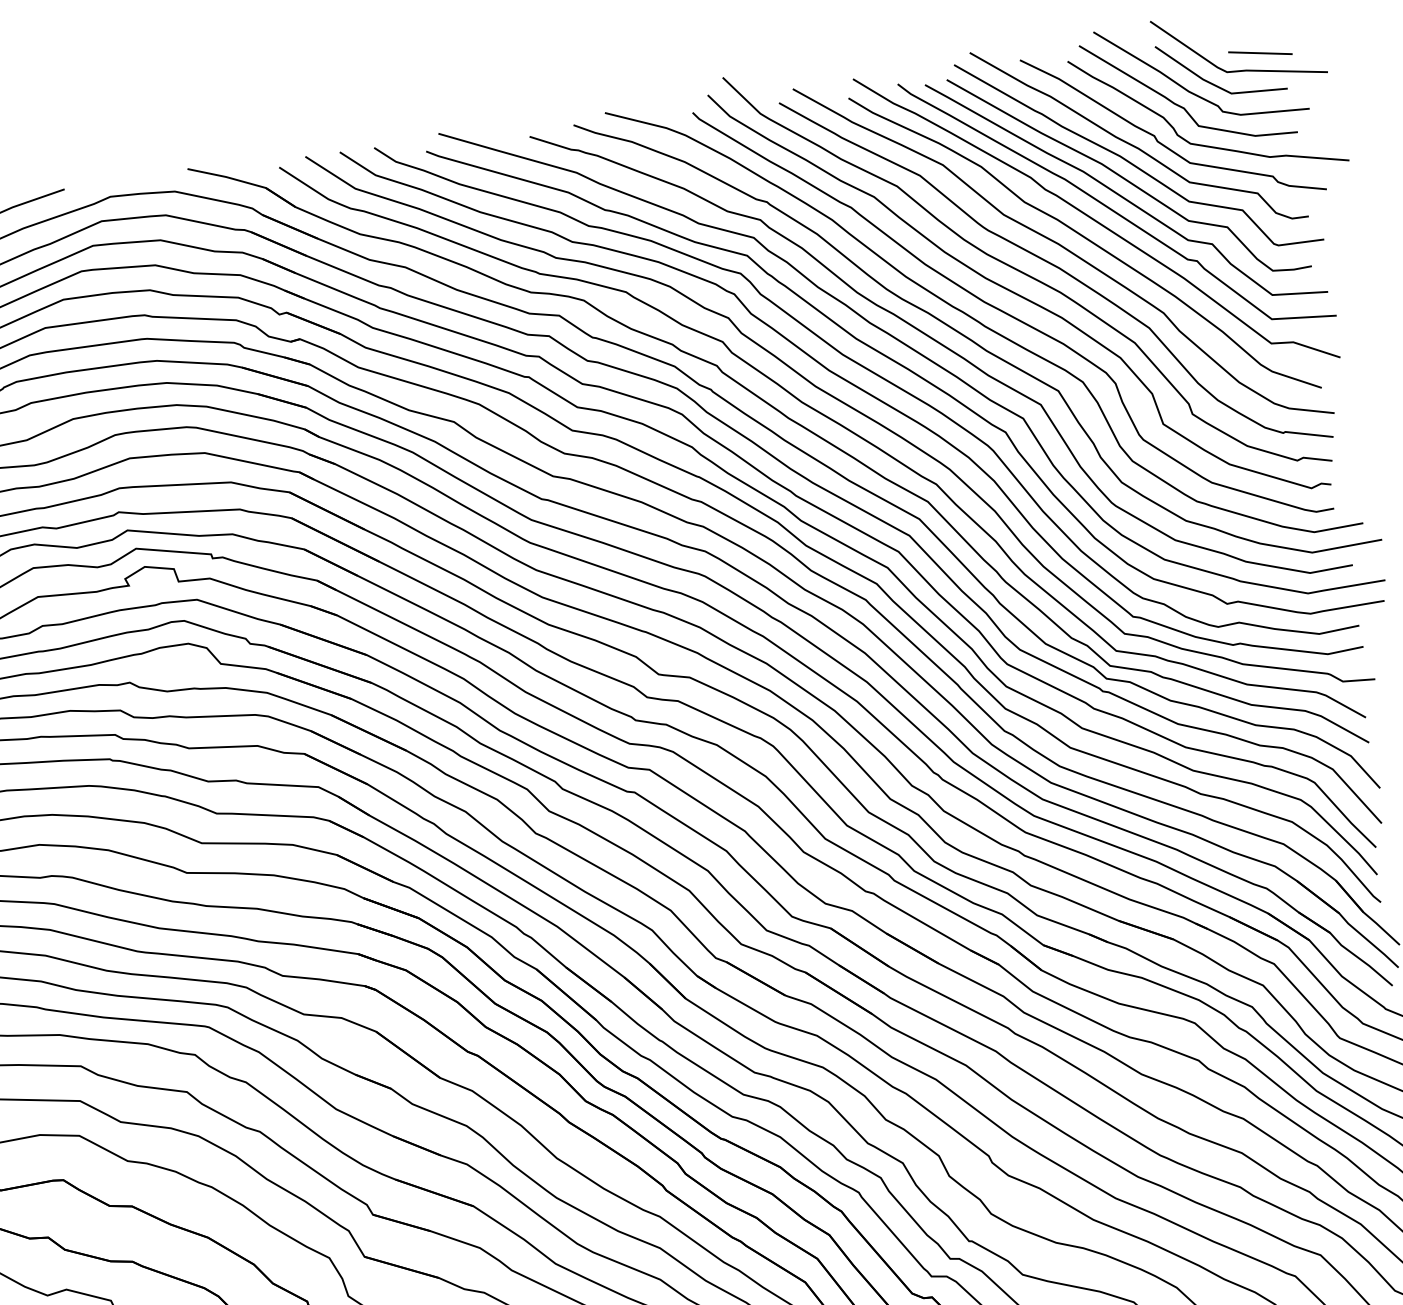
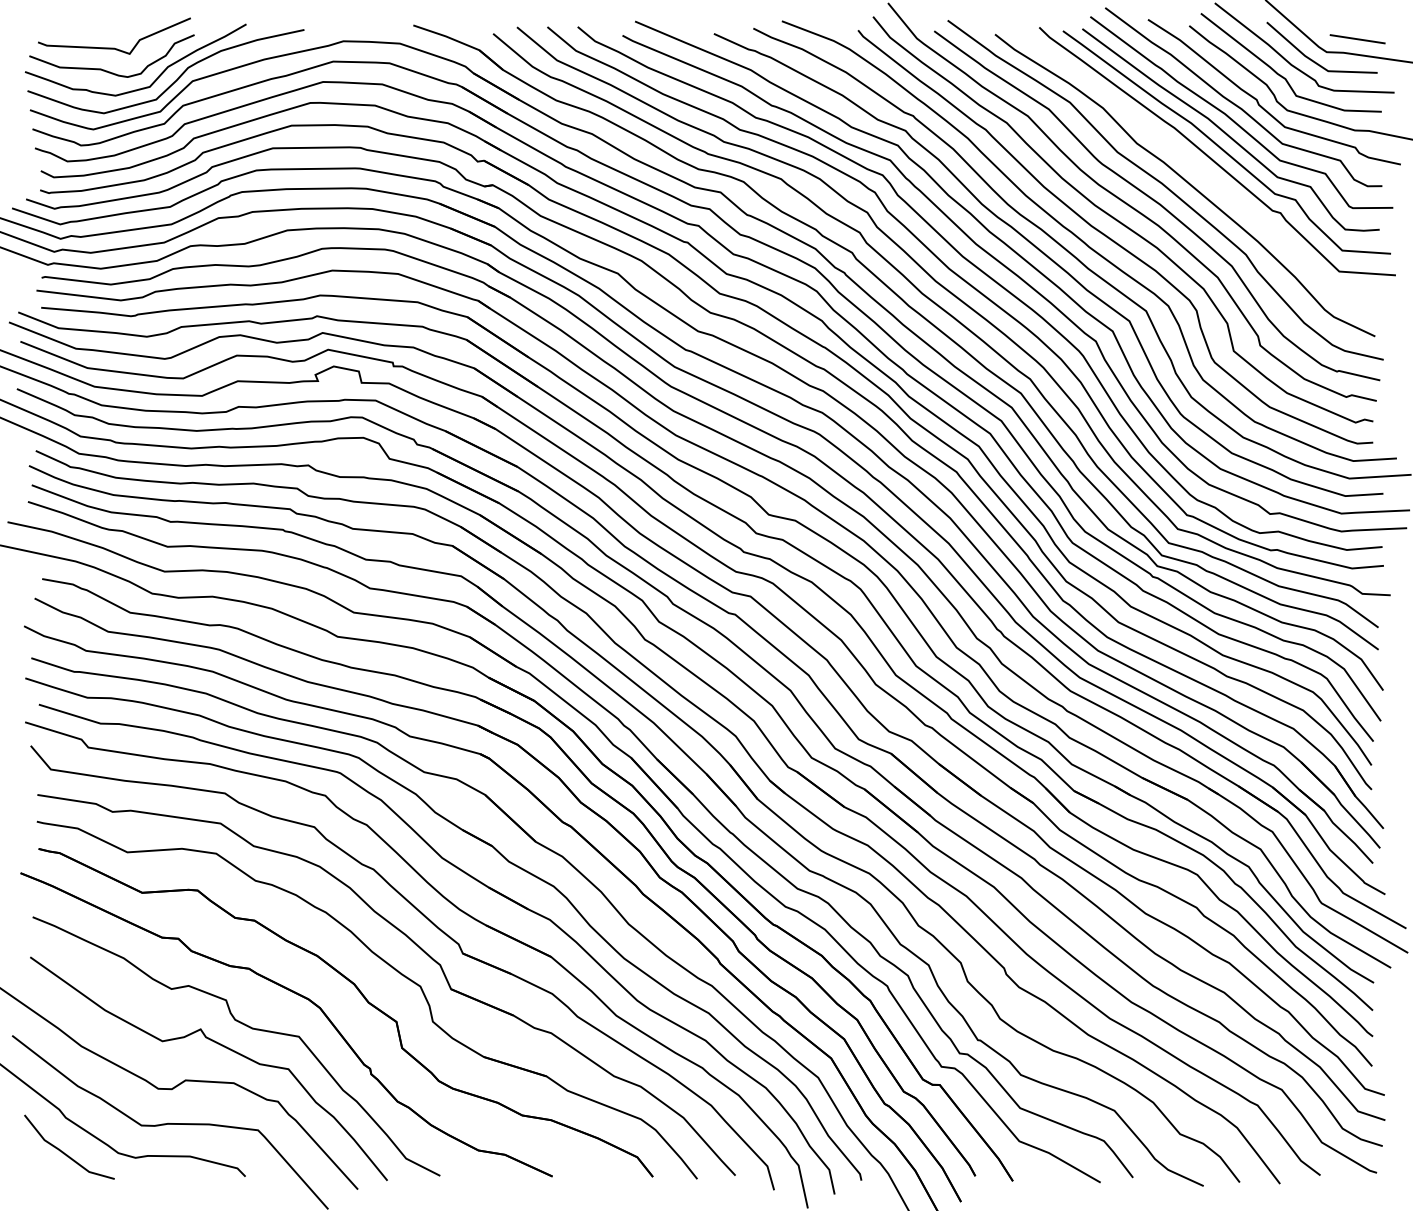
curve: (1095, 218) -> (1196, 165), removed

